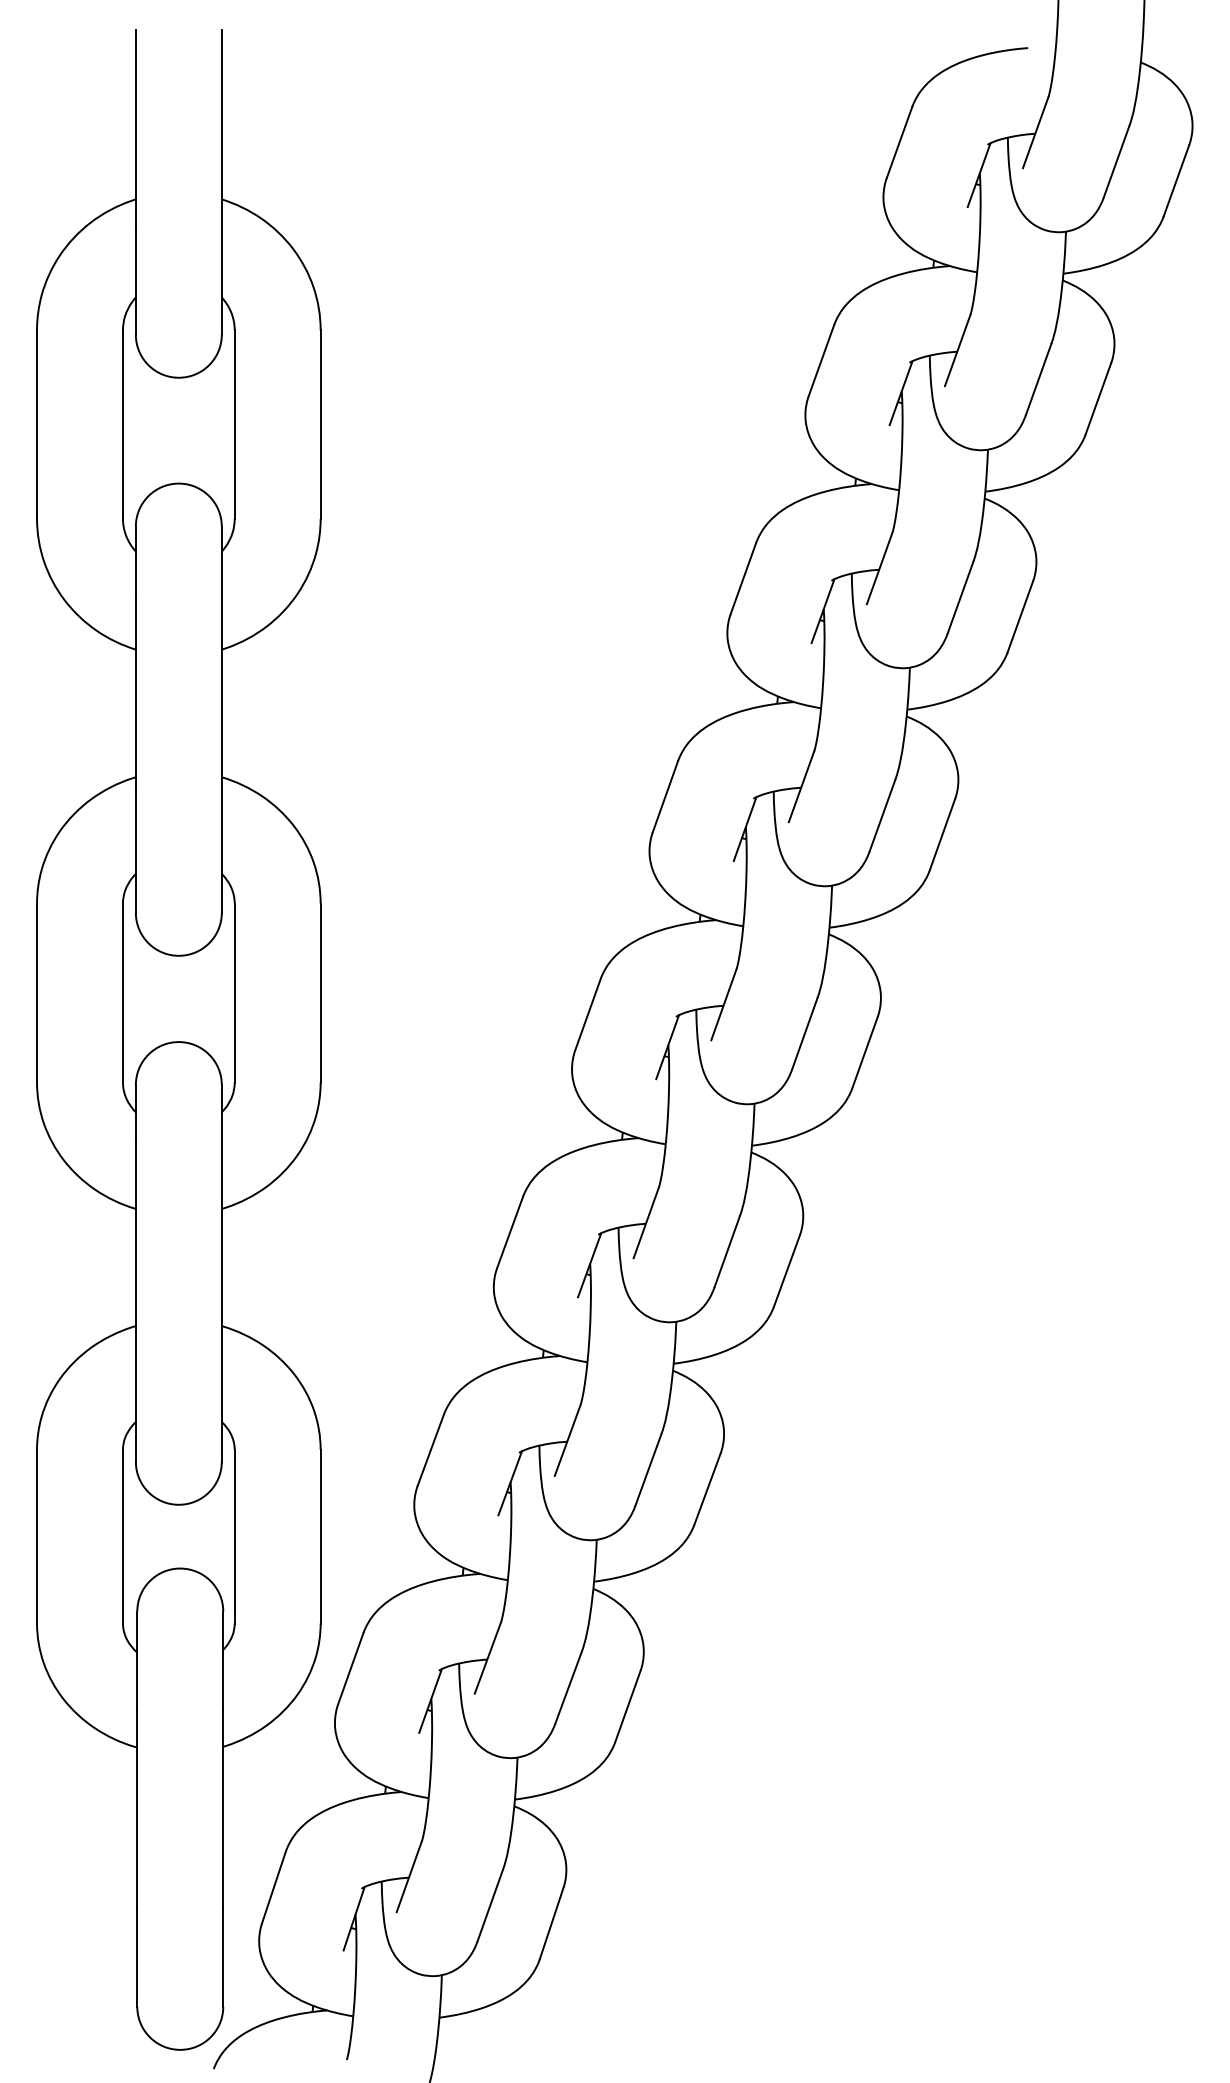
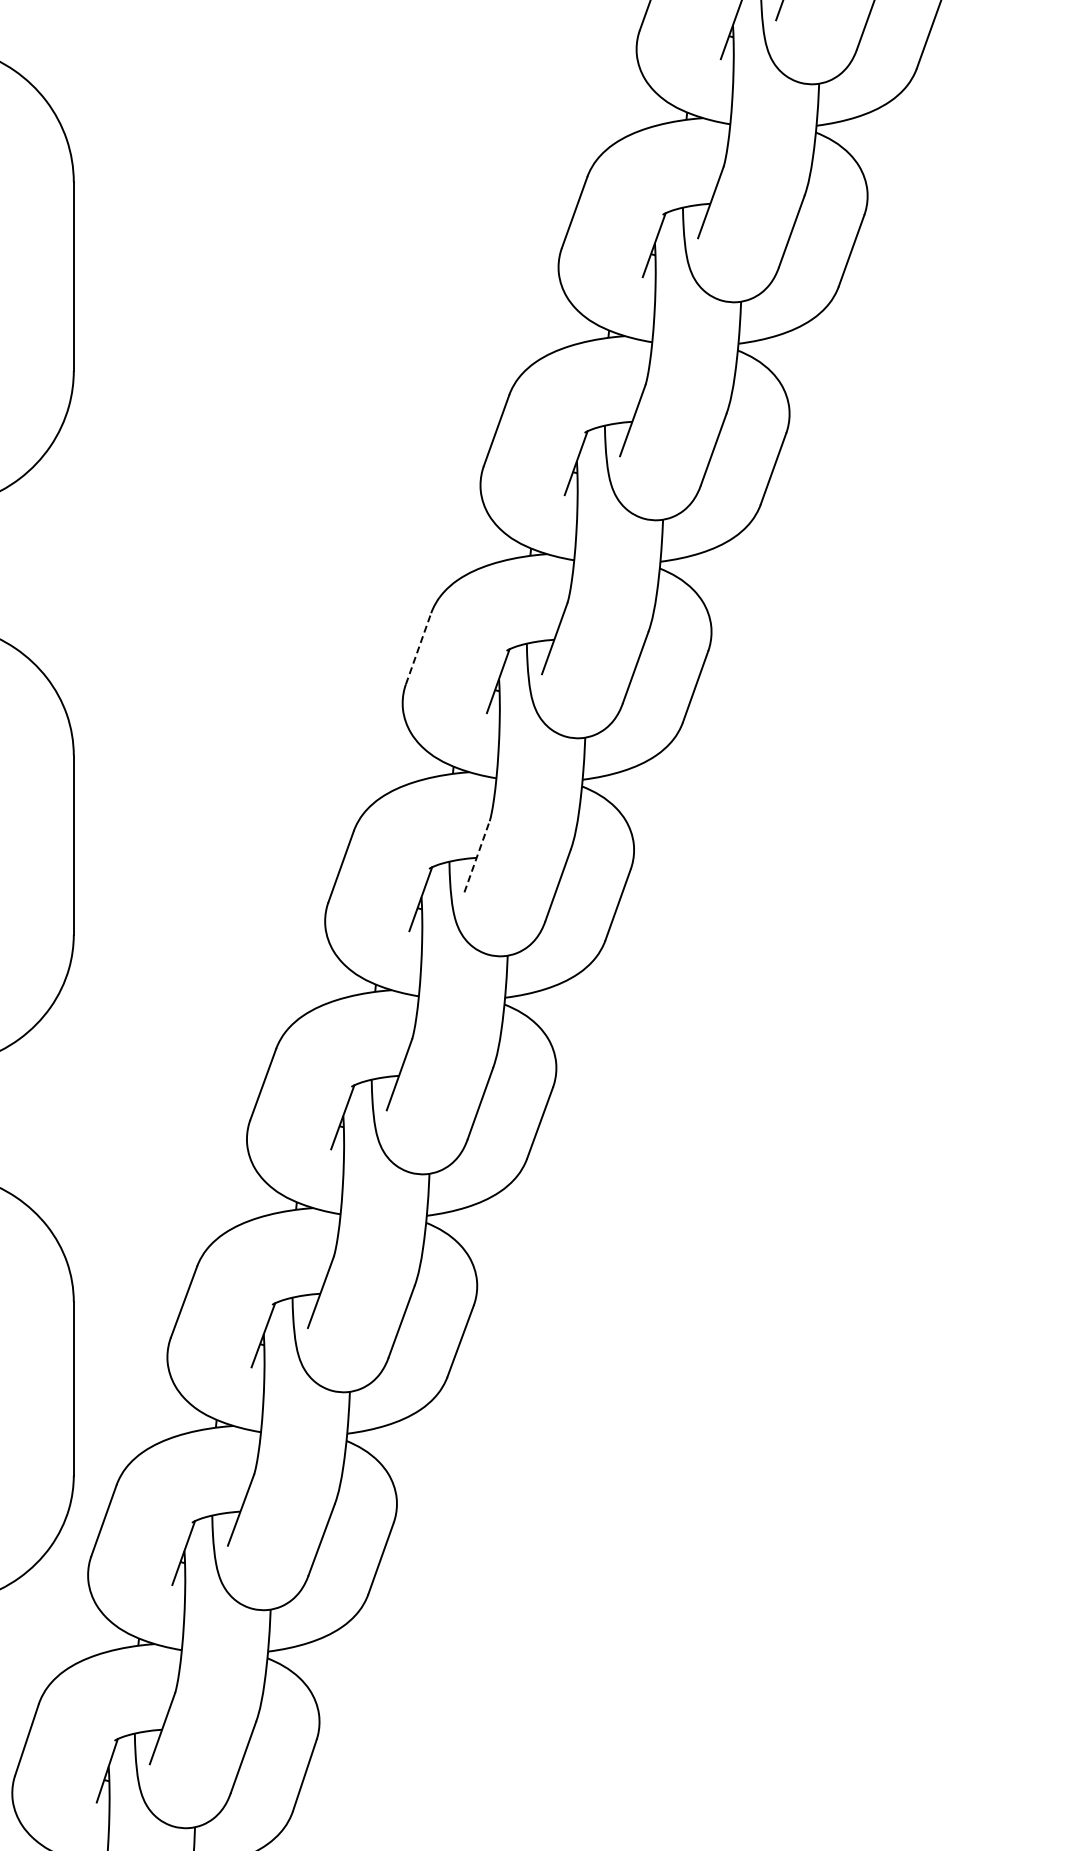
line: (665, 796) -> (418, 648), solid -> dashed
line: (723, 1004) -> (476, 856), solid -> dashed

